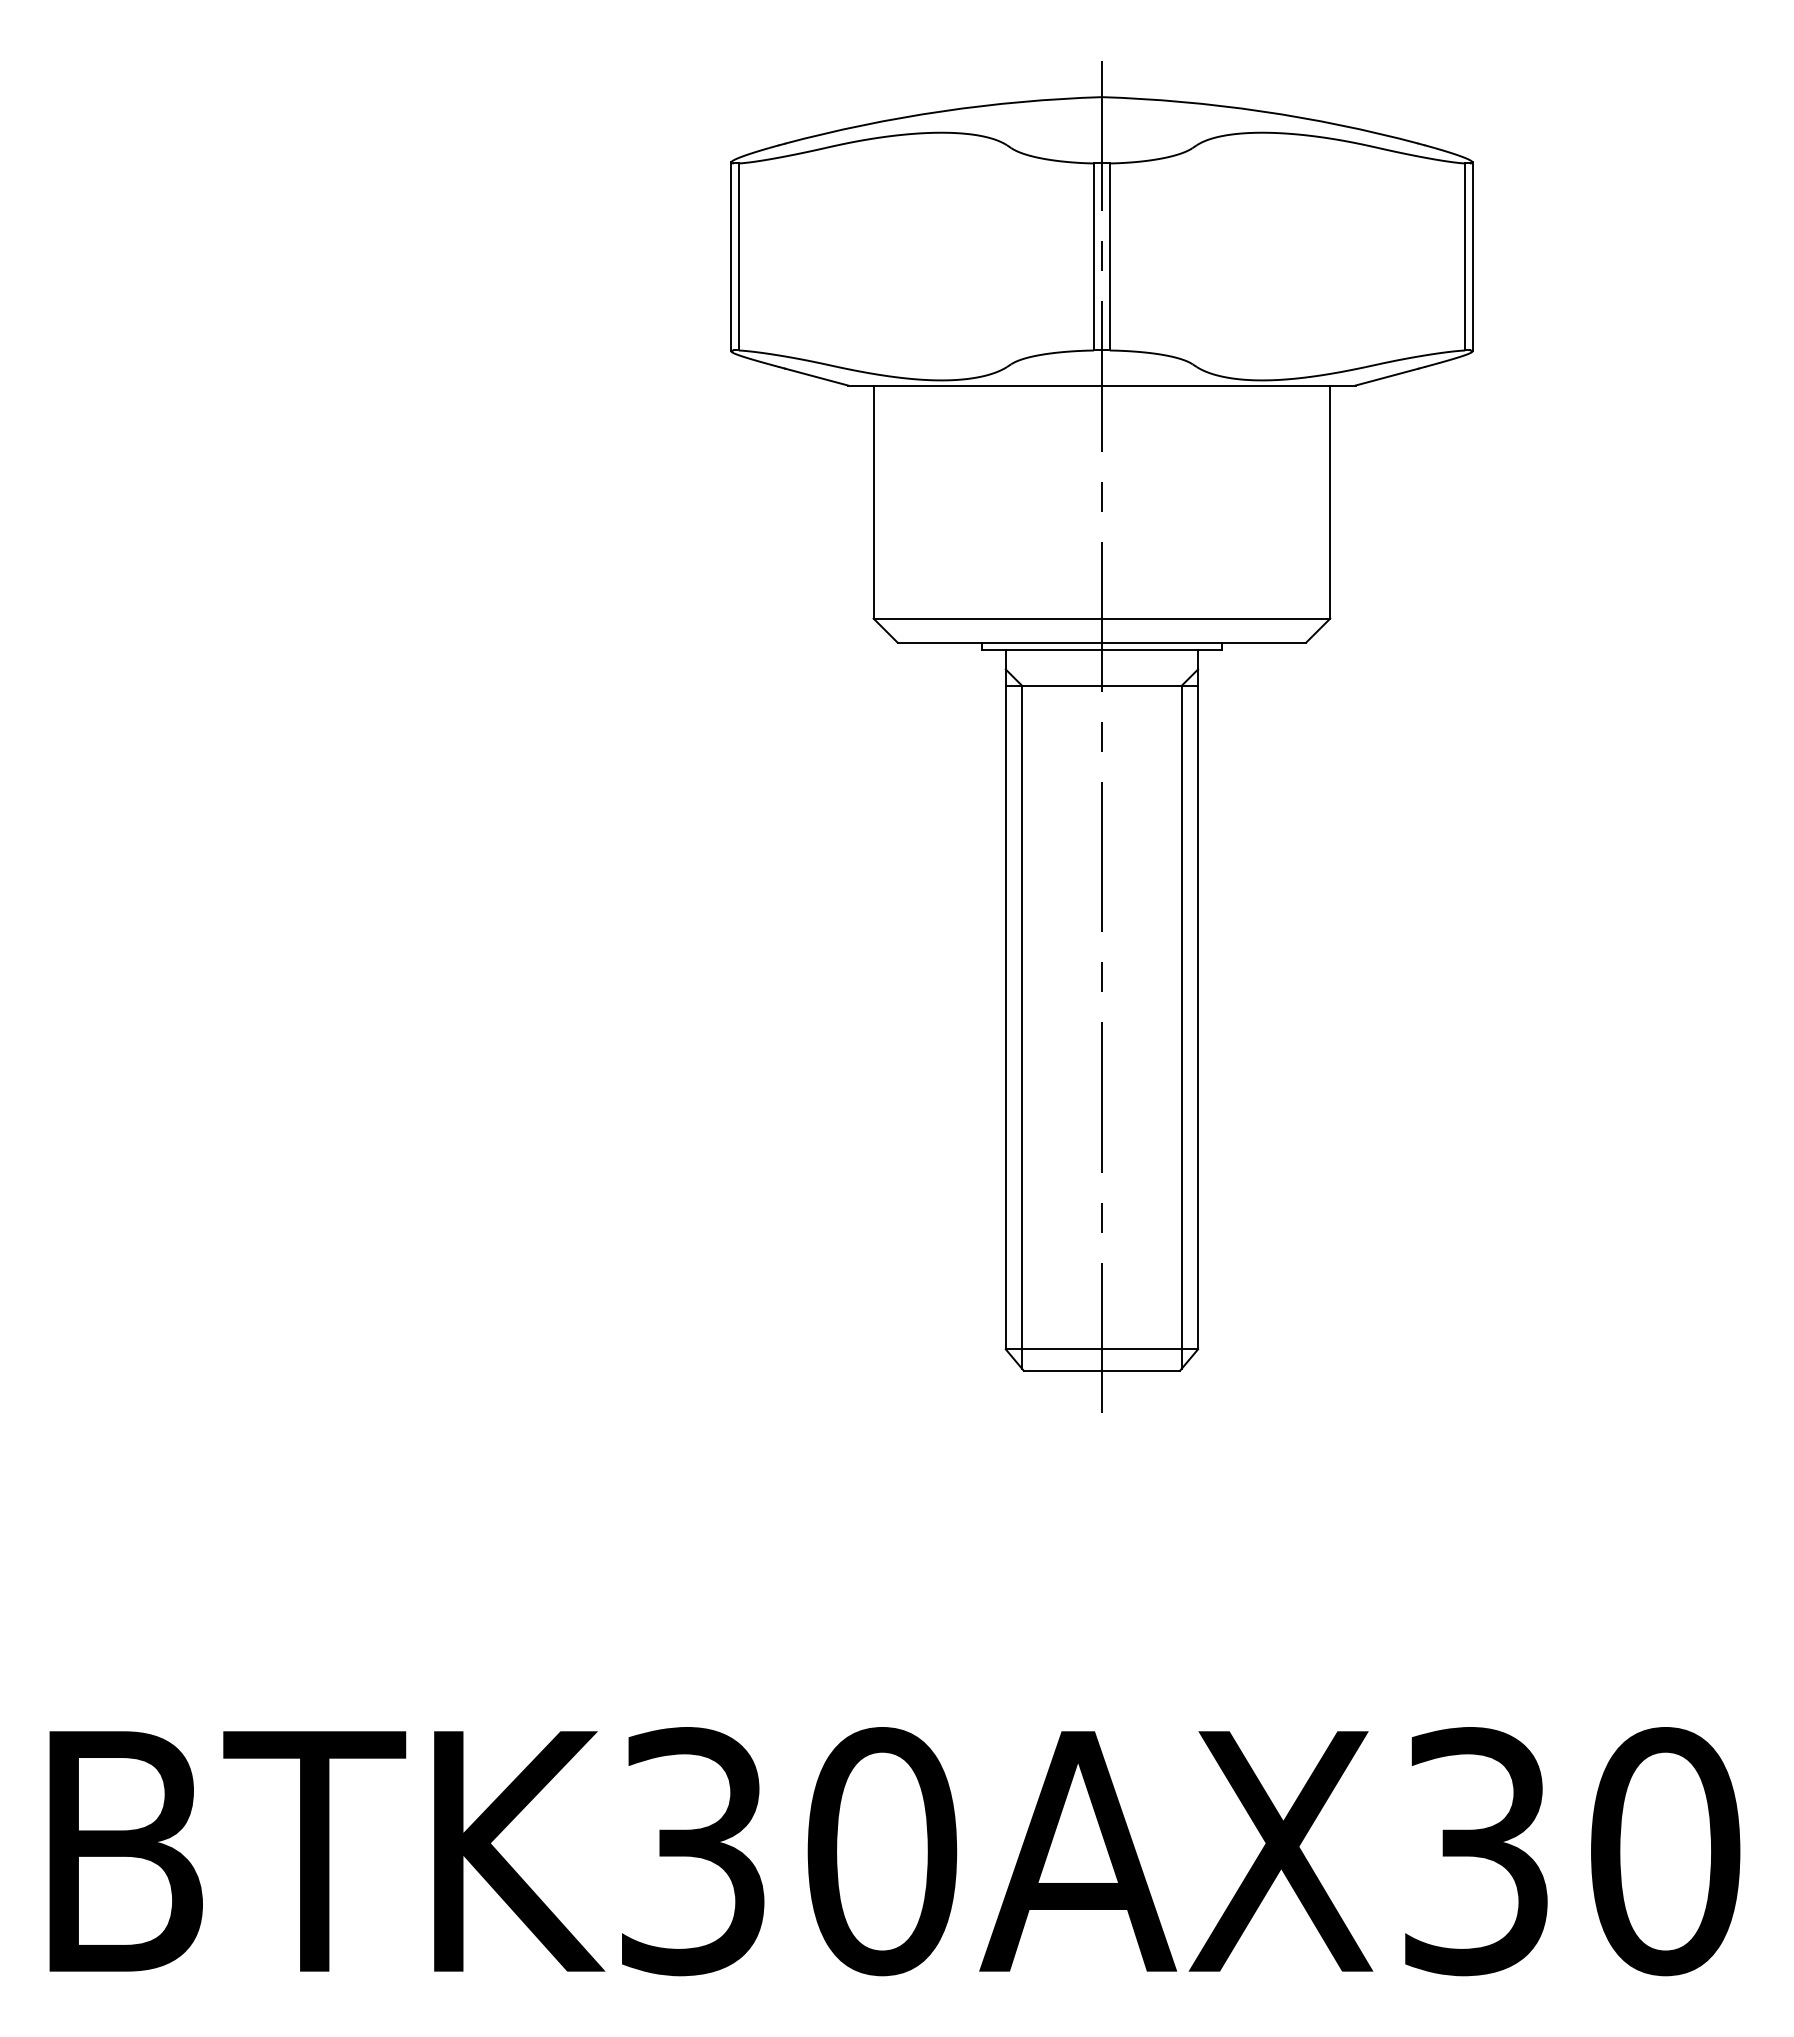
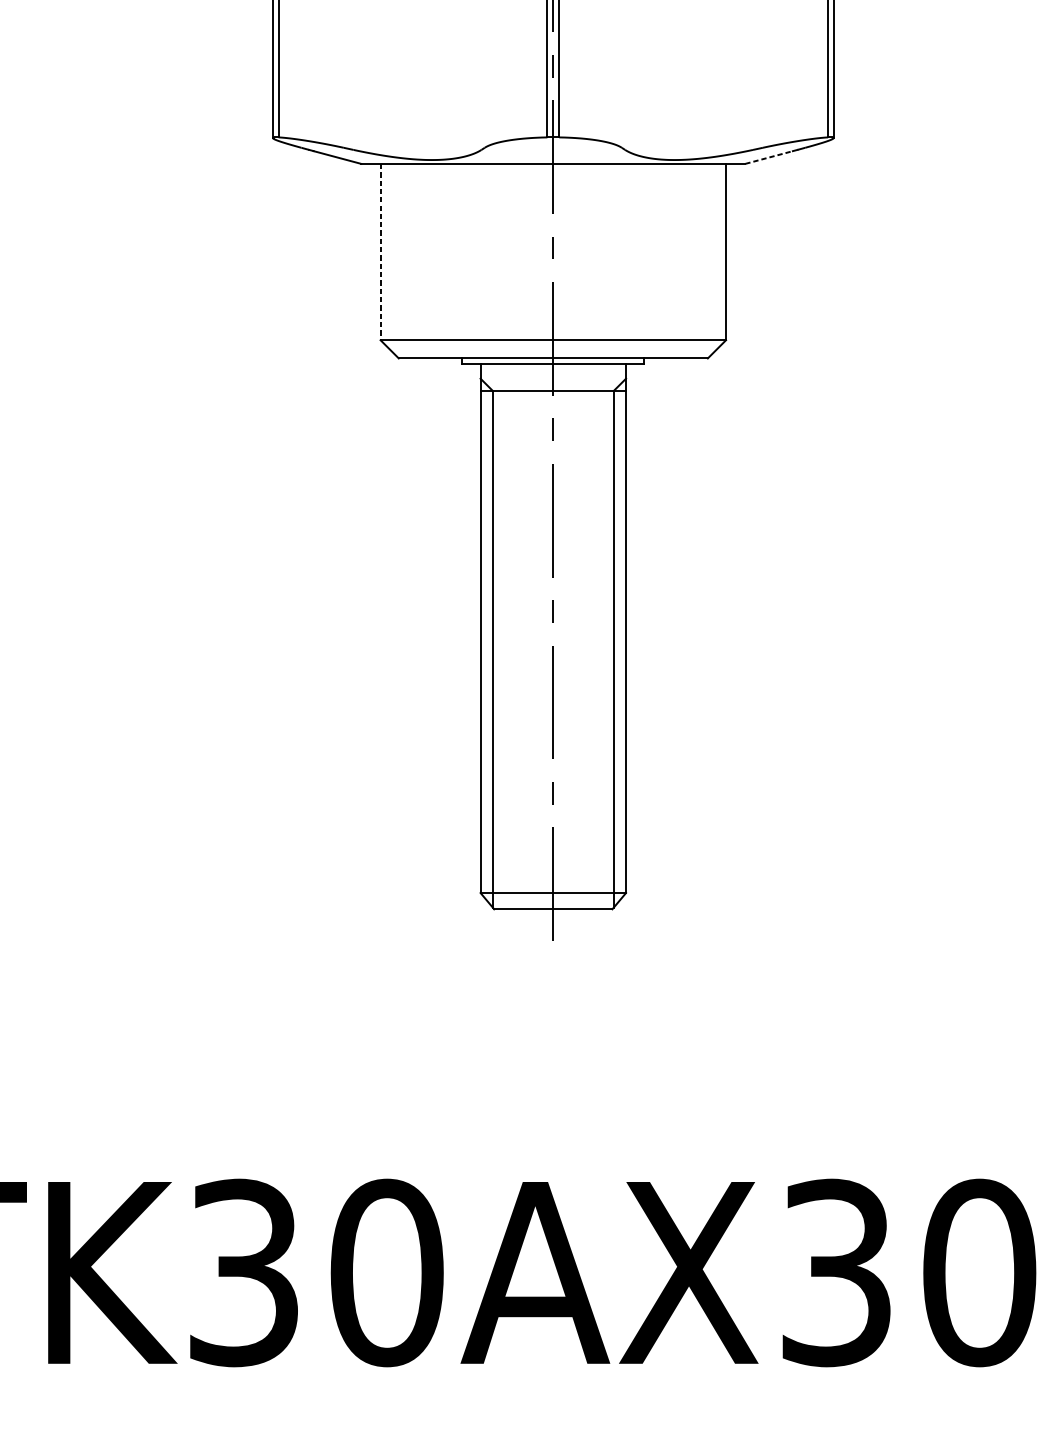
line: (1387, 377) -> (769, 157), solid -> dashed
line: (873, 502) -> (380, 252), solid -> dashed

